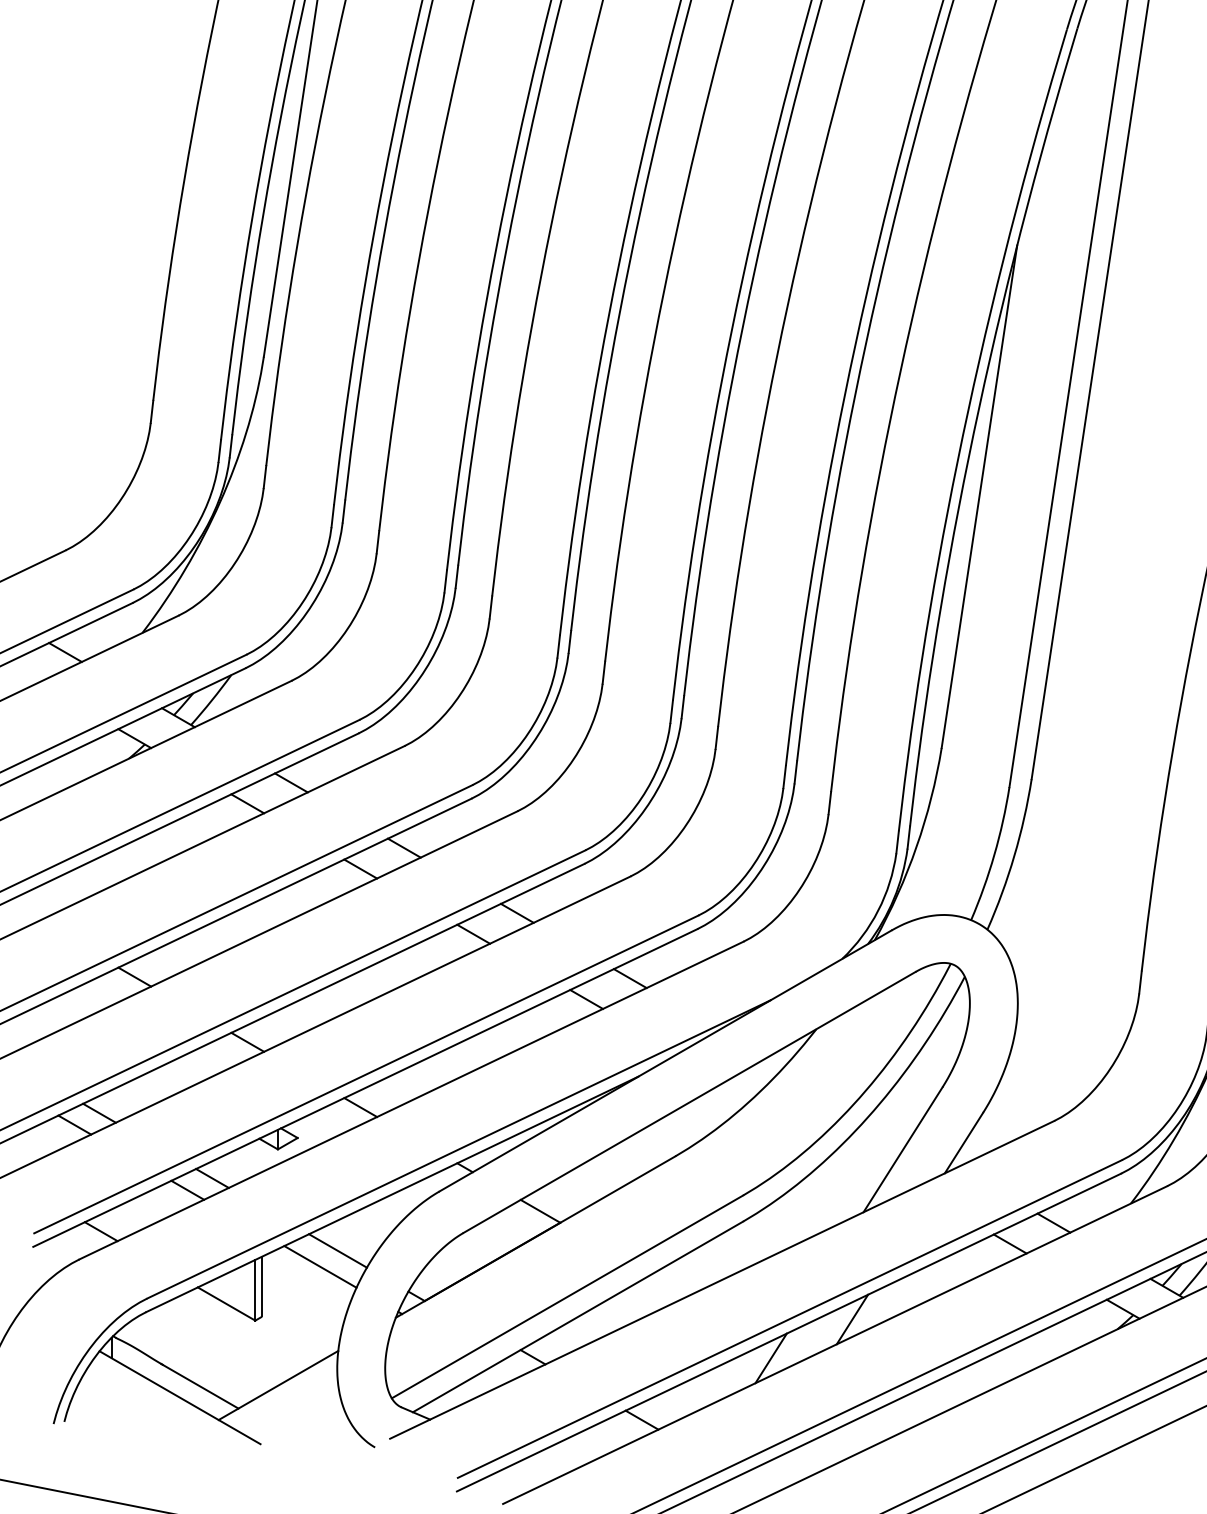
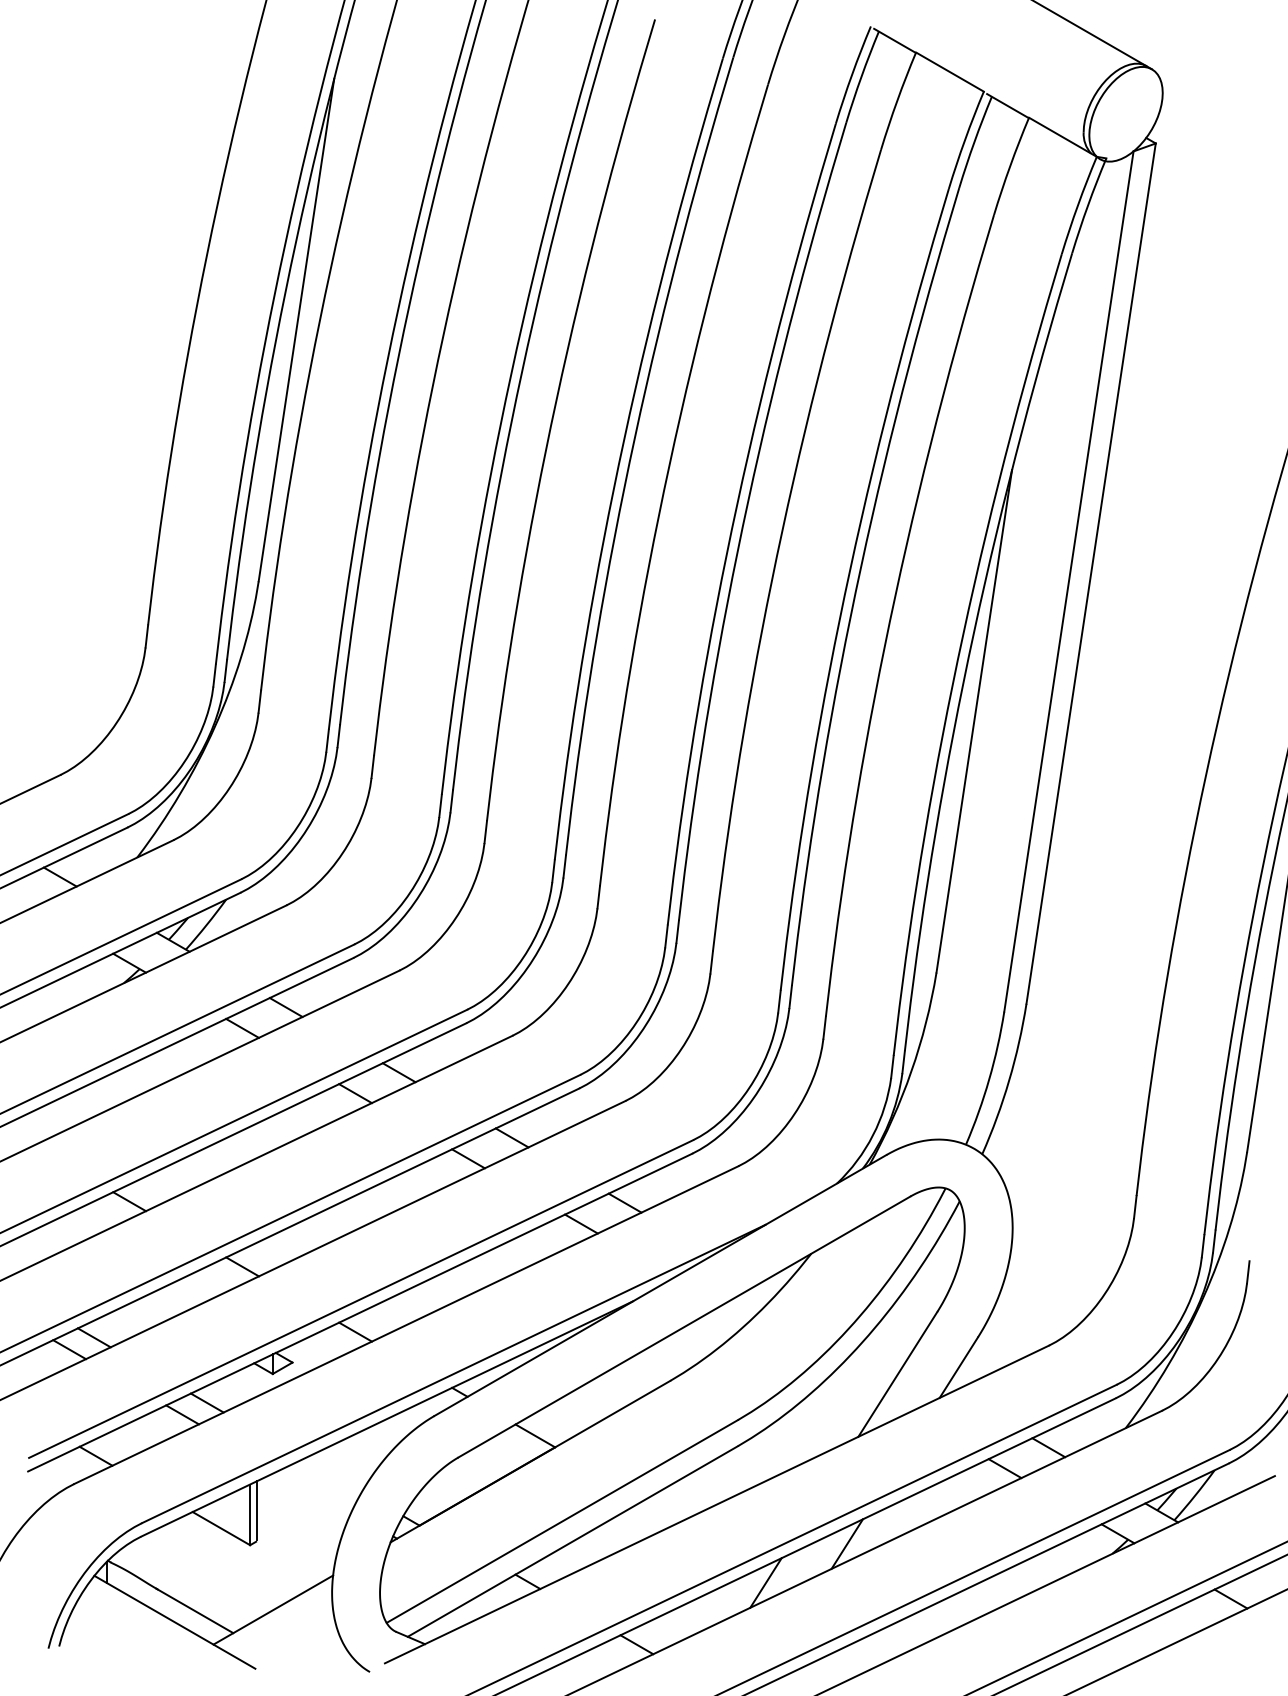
line: (337, 1250) -> (332, 1475), removed
line: (320, 1266) -> (315, 1491), removed

